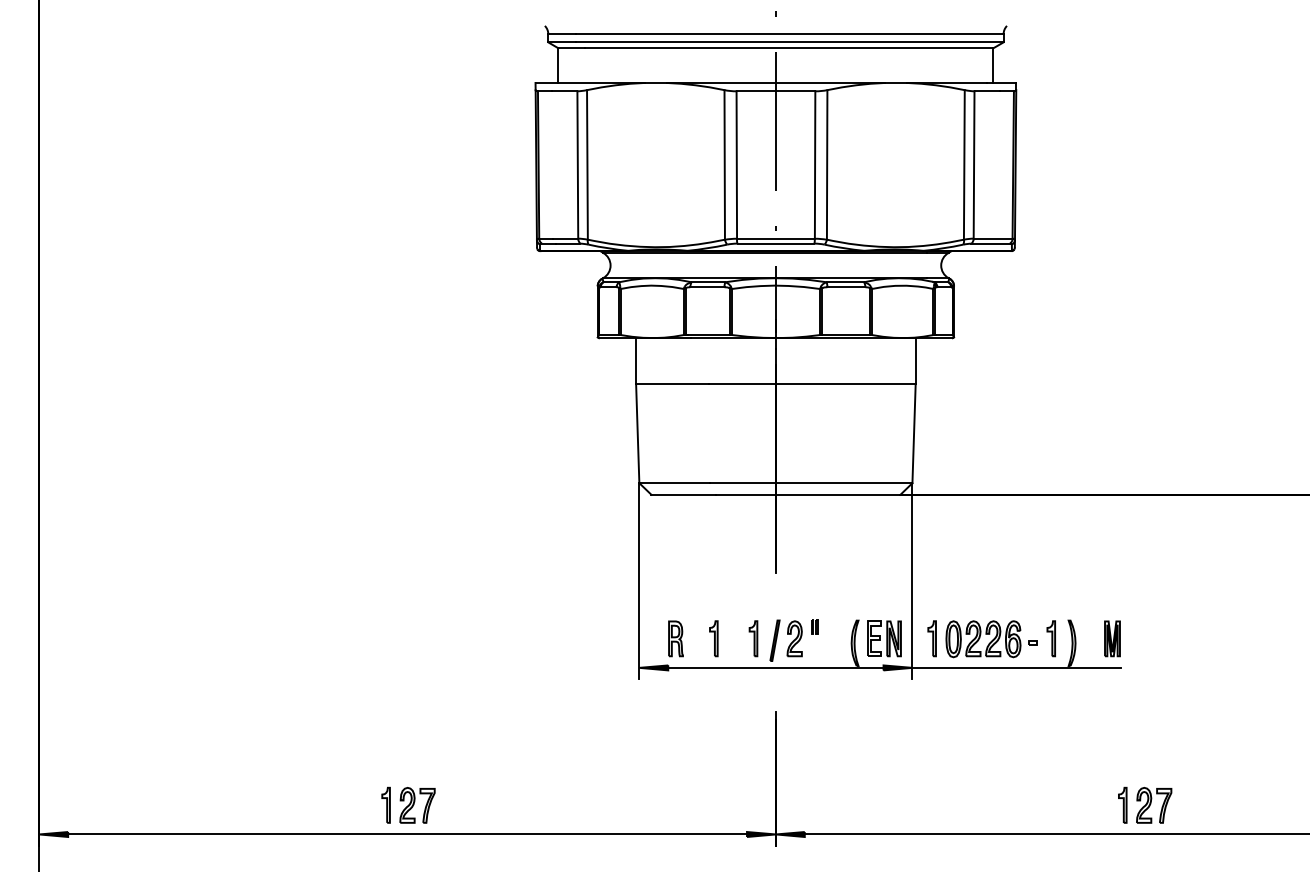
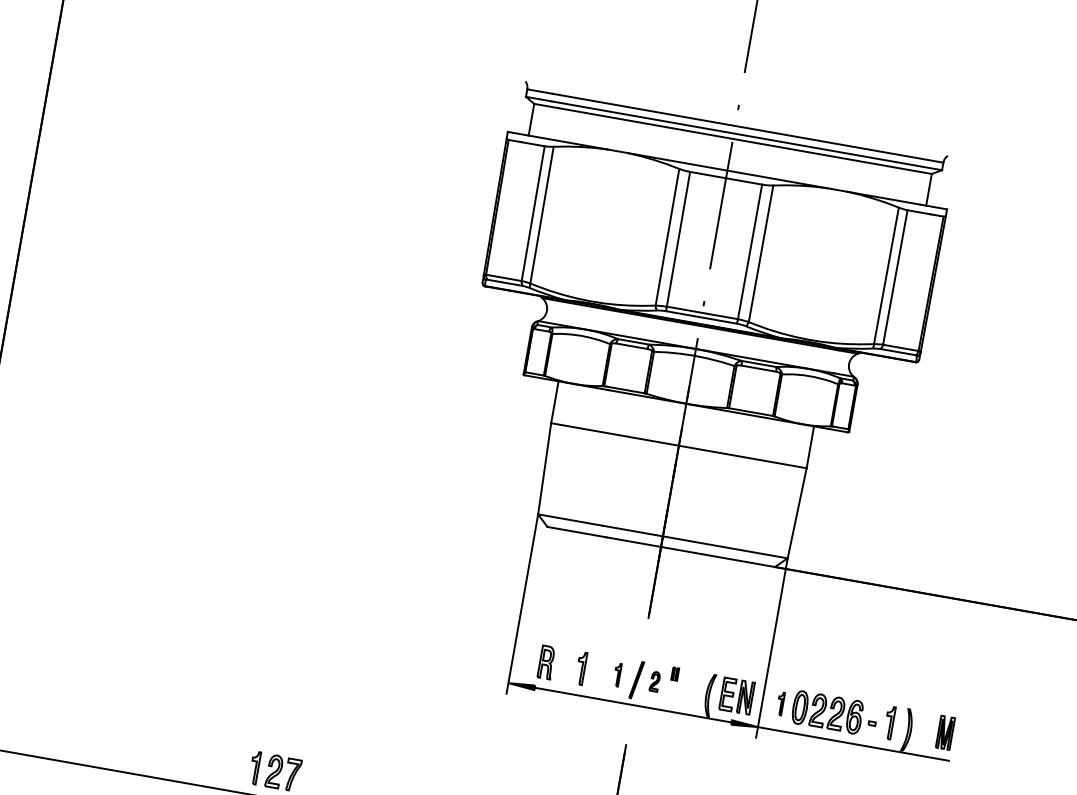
part: (753, 638) -> (617, 674), size x0.7
part: (794, 638) -> (654, 681), size x0.6
part: (931, 638) -> (780, 703), size x0.7

